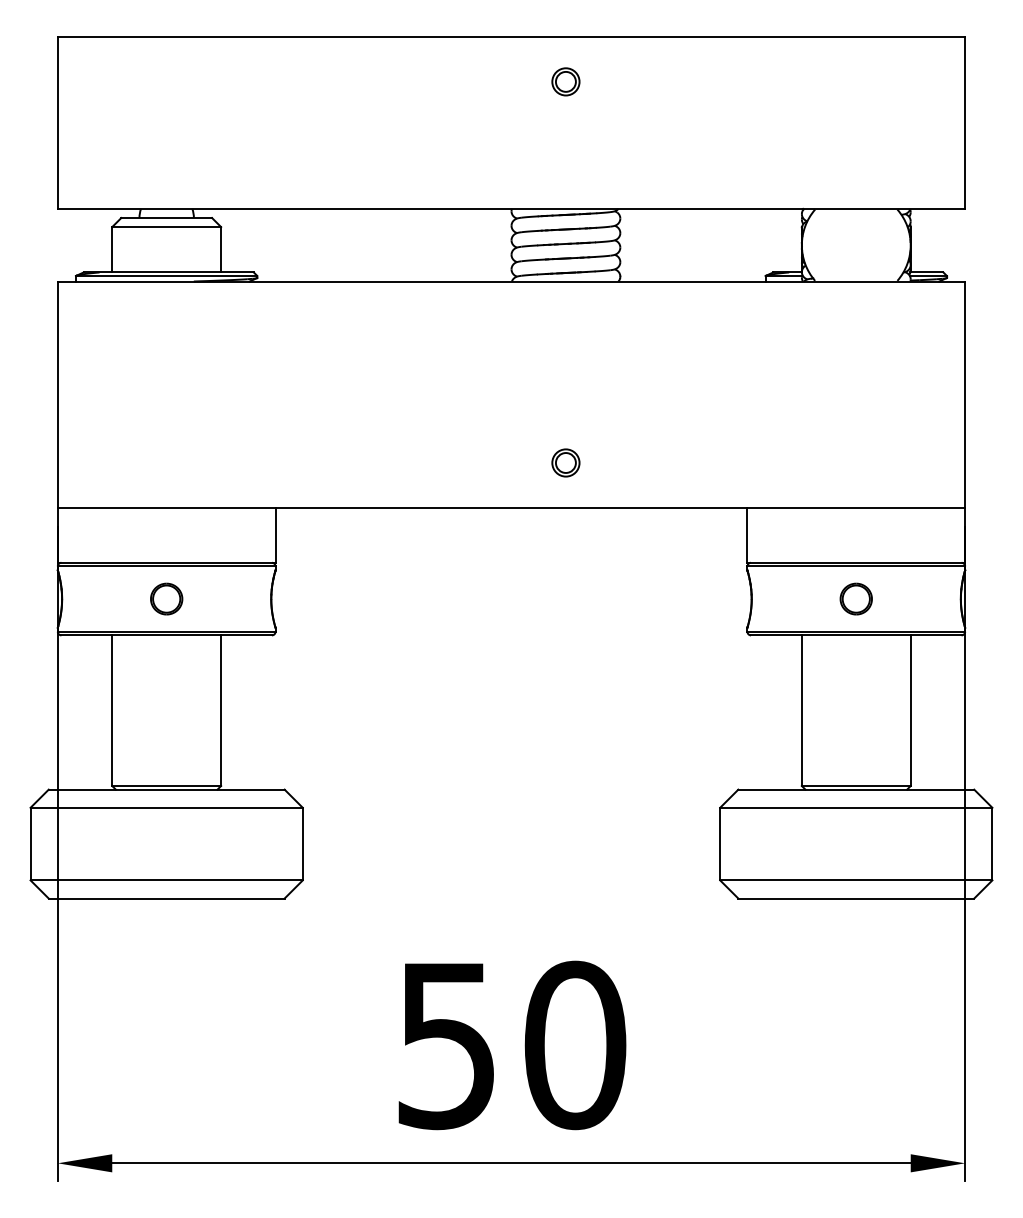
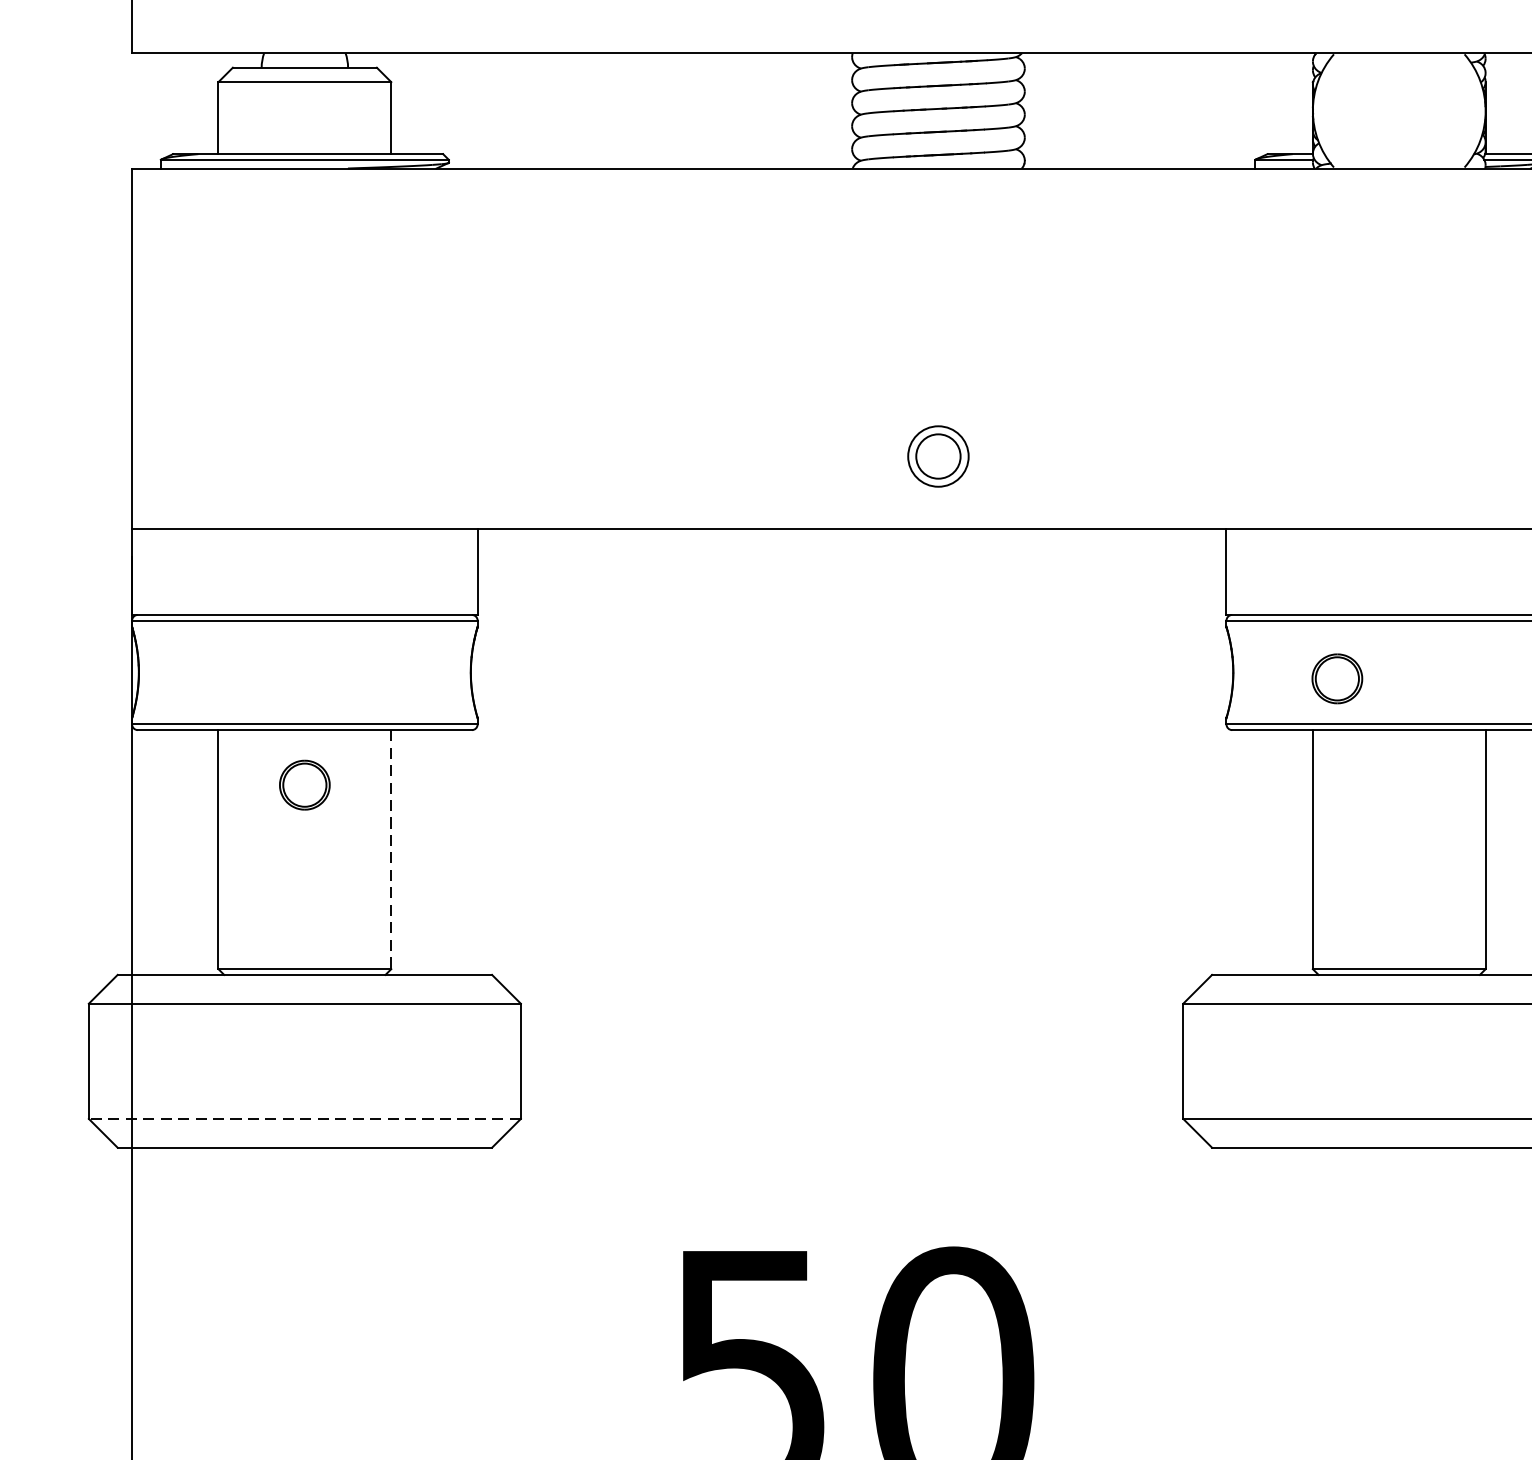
part: (565, 462) -> (937, 455), size x1.4
part: (166, 598) -> (304, 784), moved
part: (855, 598) -> (1336, 677), moved
line: (221, 711) -> (391, 850), solid -> dashed
line: (166, 880) -> (304, 1119), solid -> dashed

